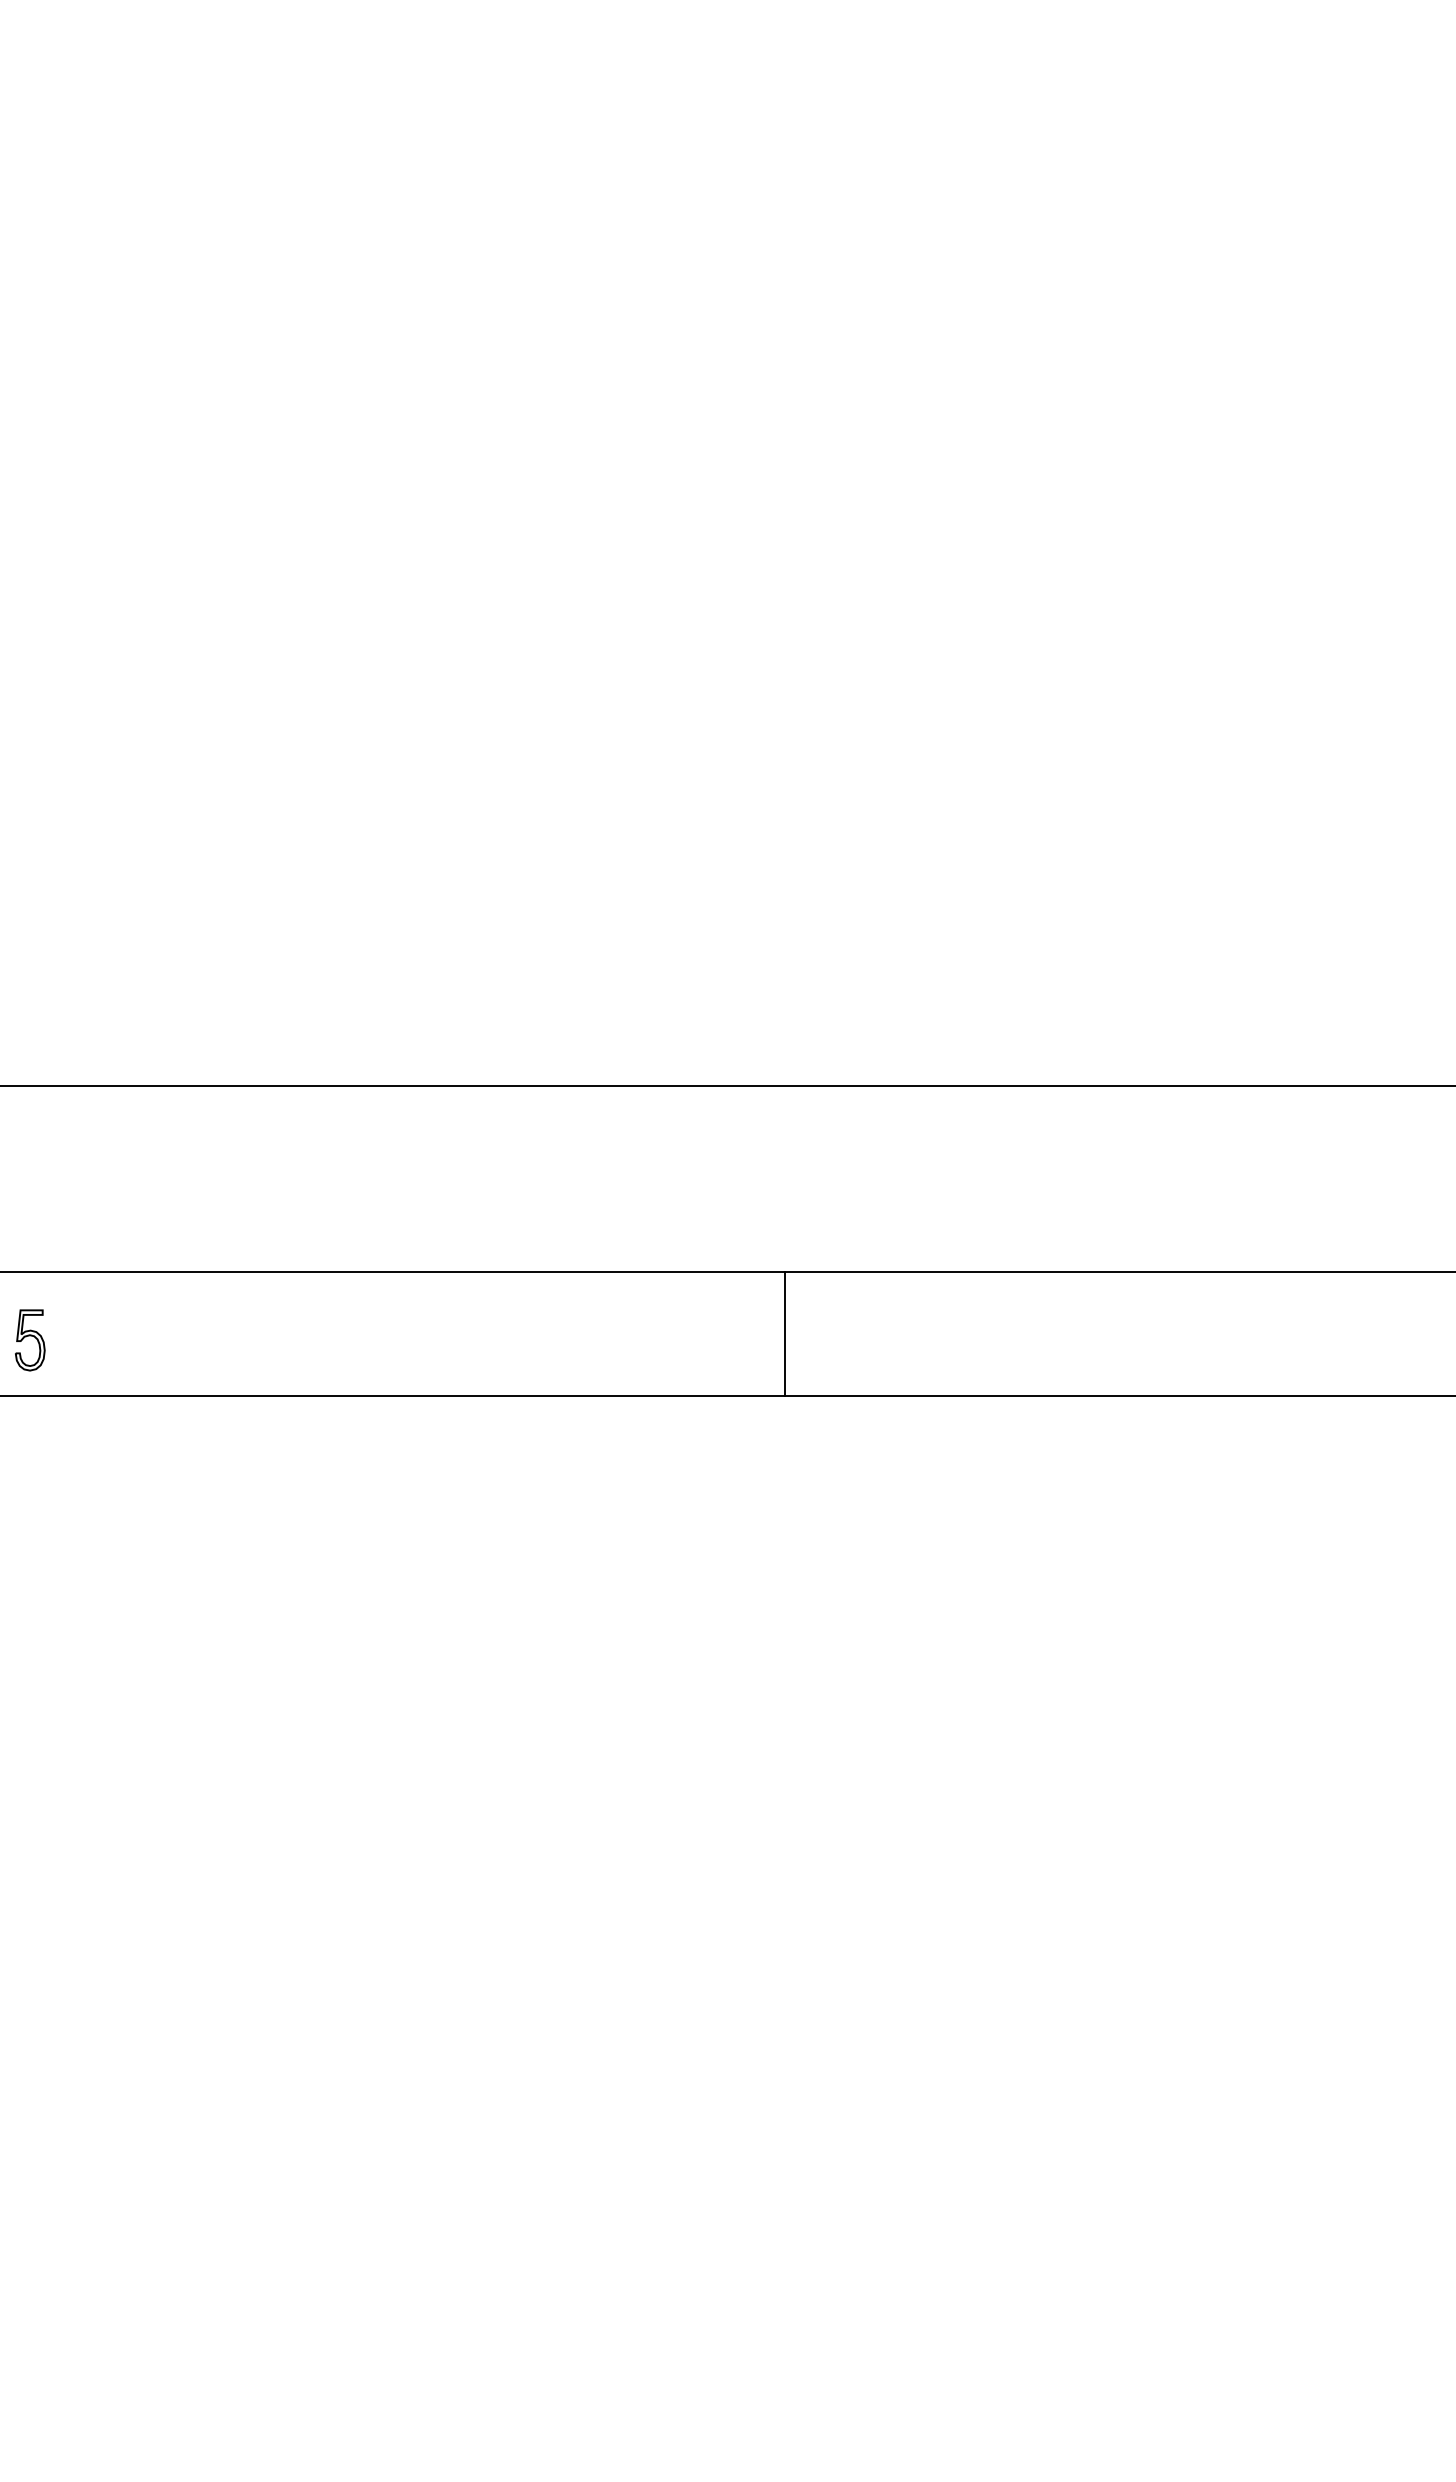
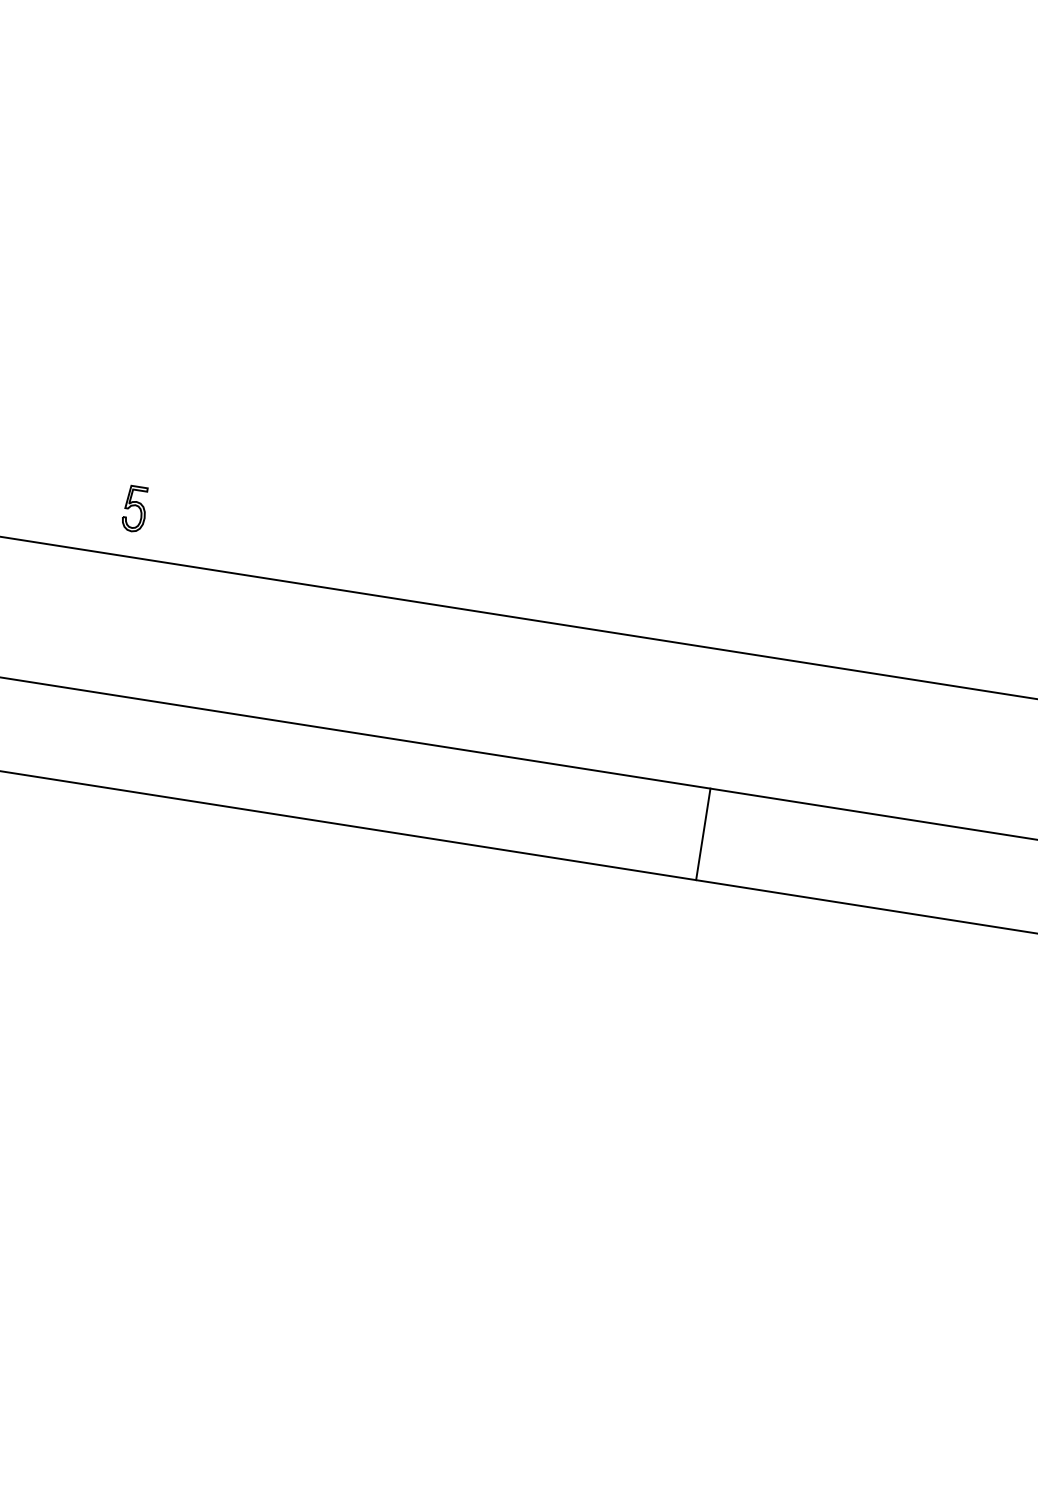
line: (785, 1334) -> (703, 834), moved
part: (30, 1340) -> (135, 509), moved

